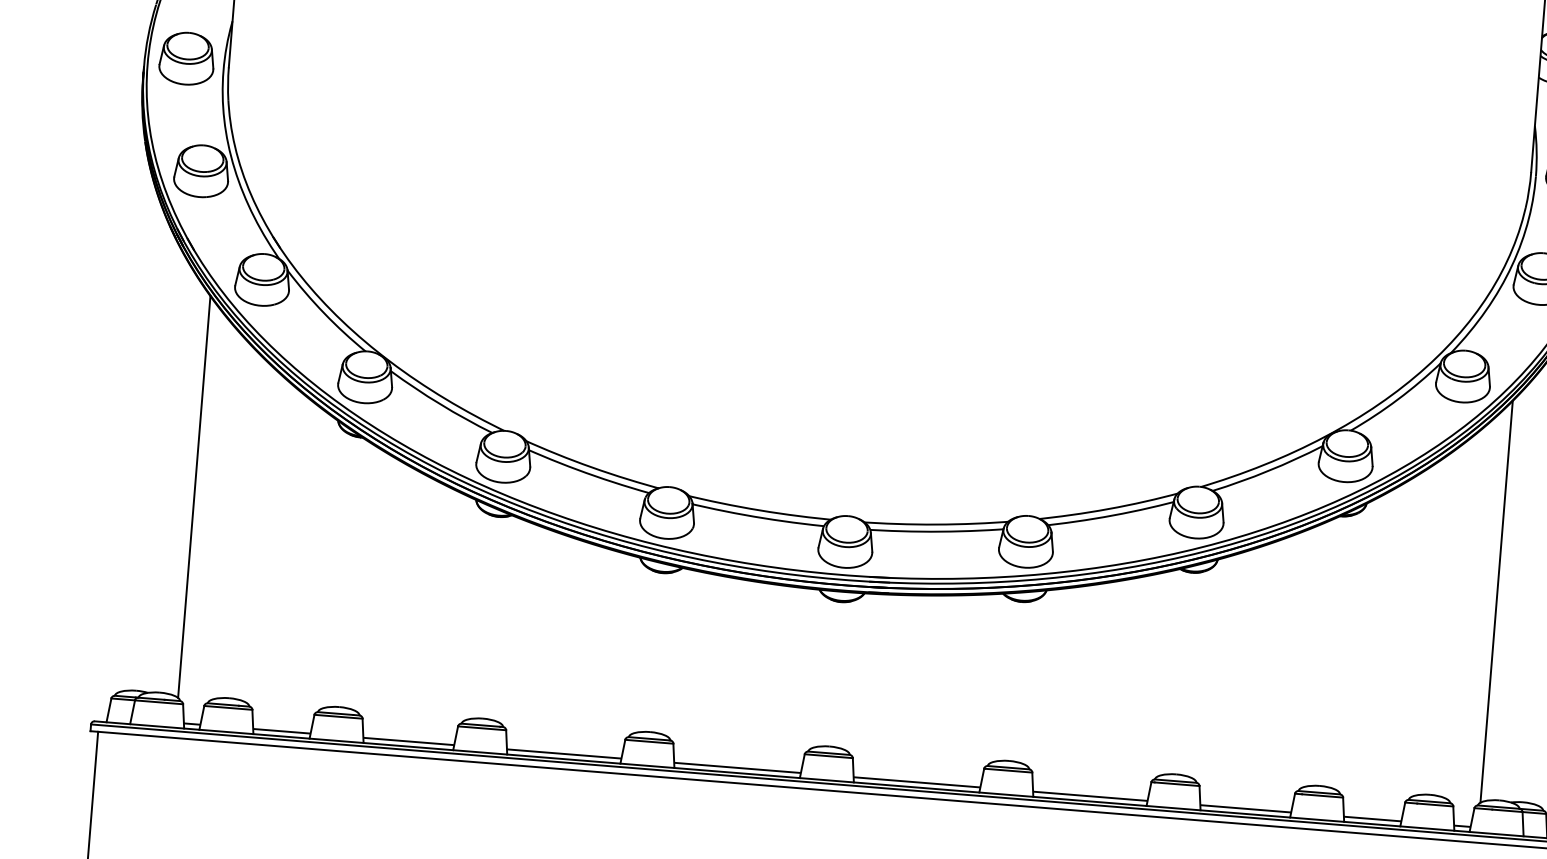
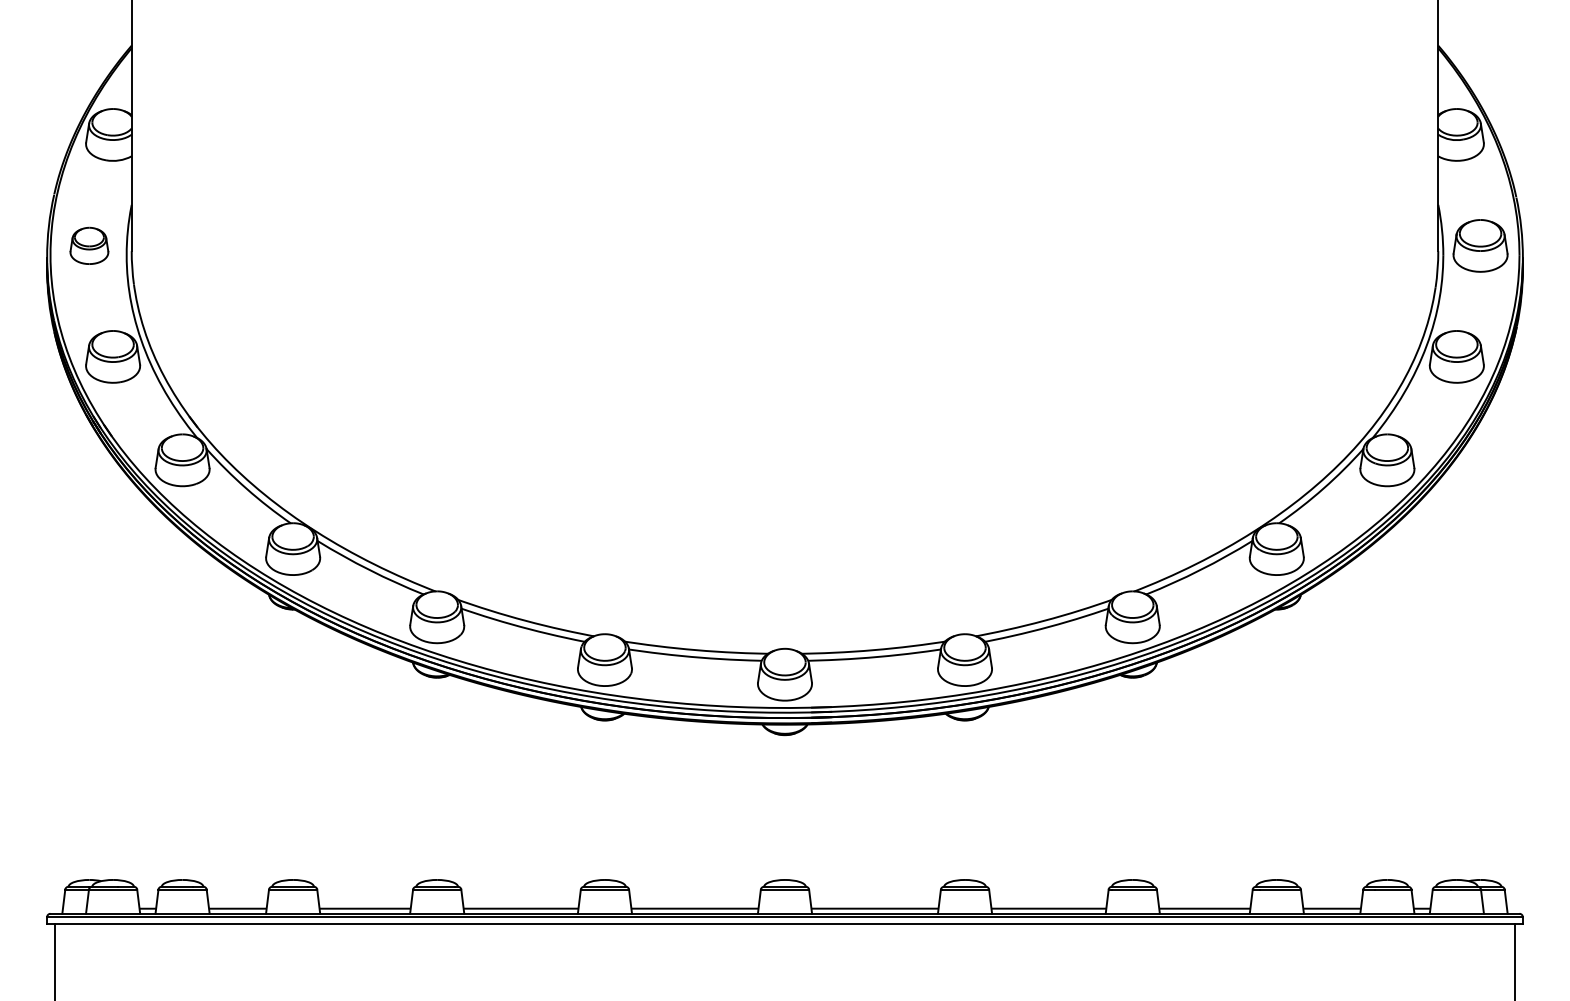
part: (187, 58) -> (89, 245), size x0.7
line: (194, 496) -> (131, 681), removed
line: (1496, 601) -> (1438, 681), removed

